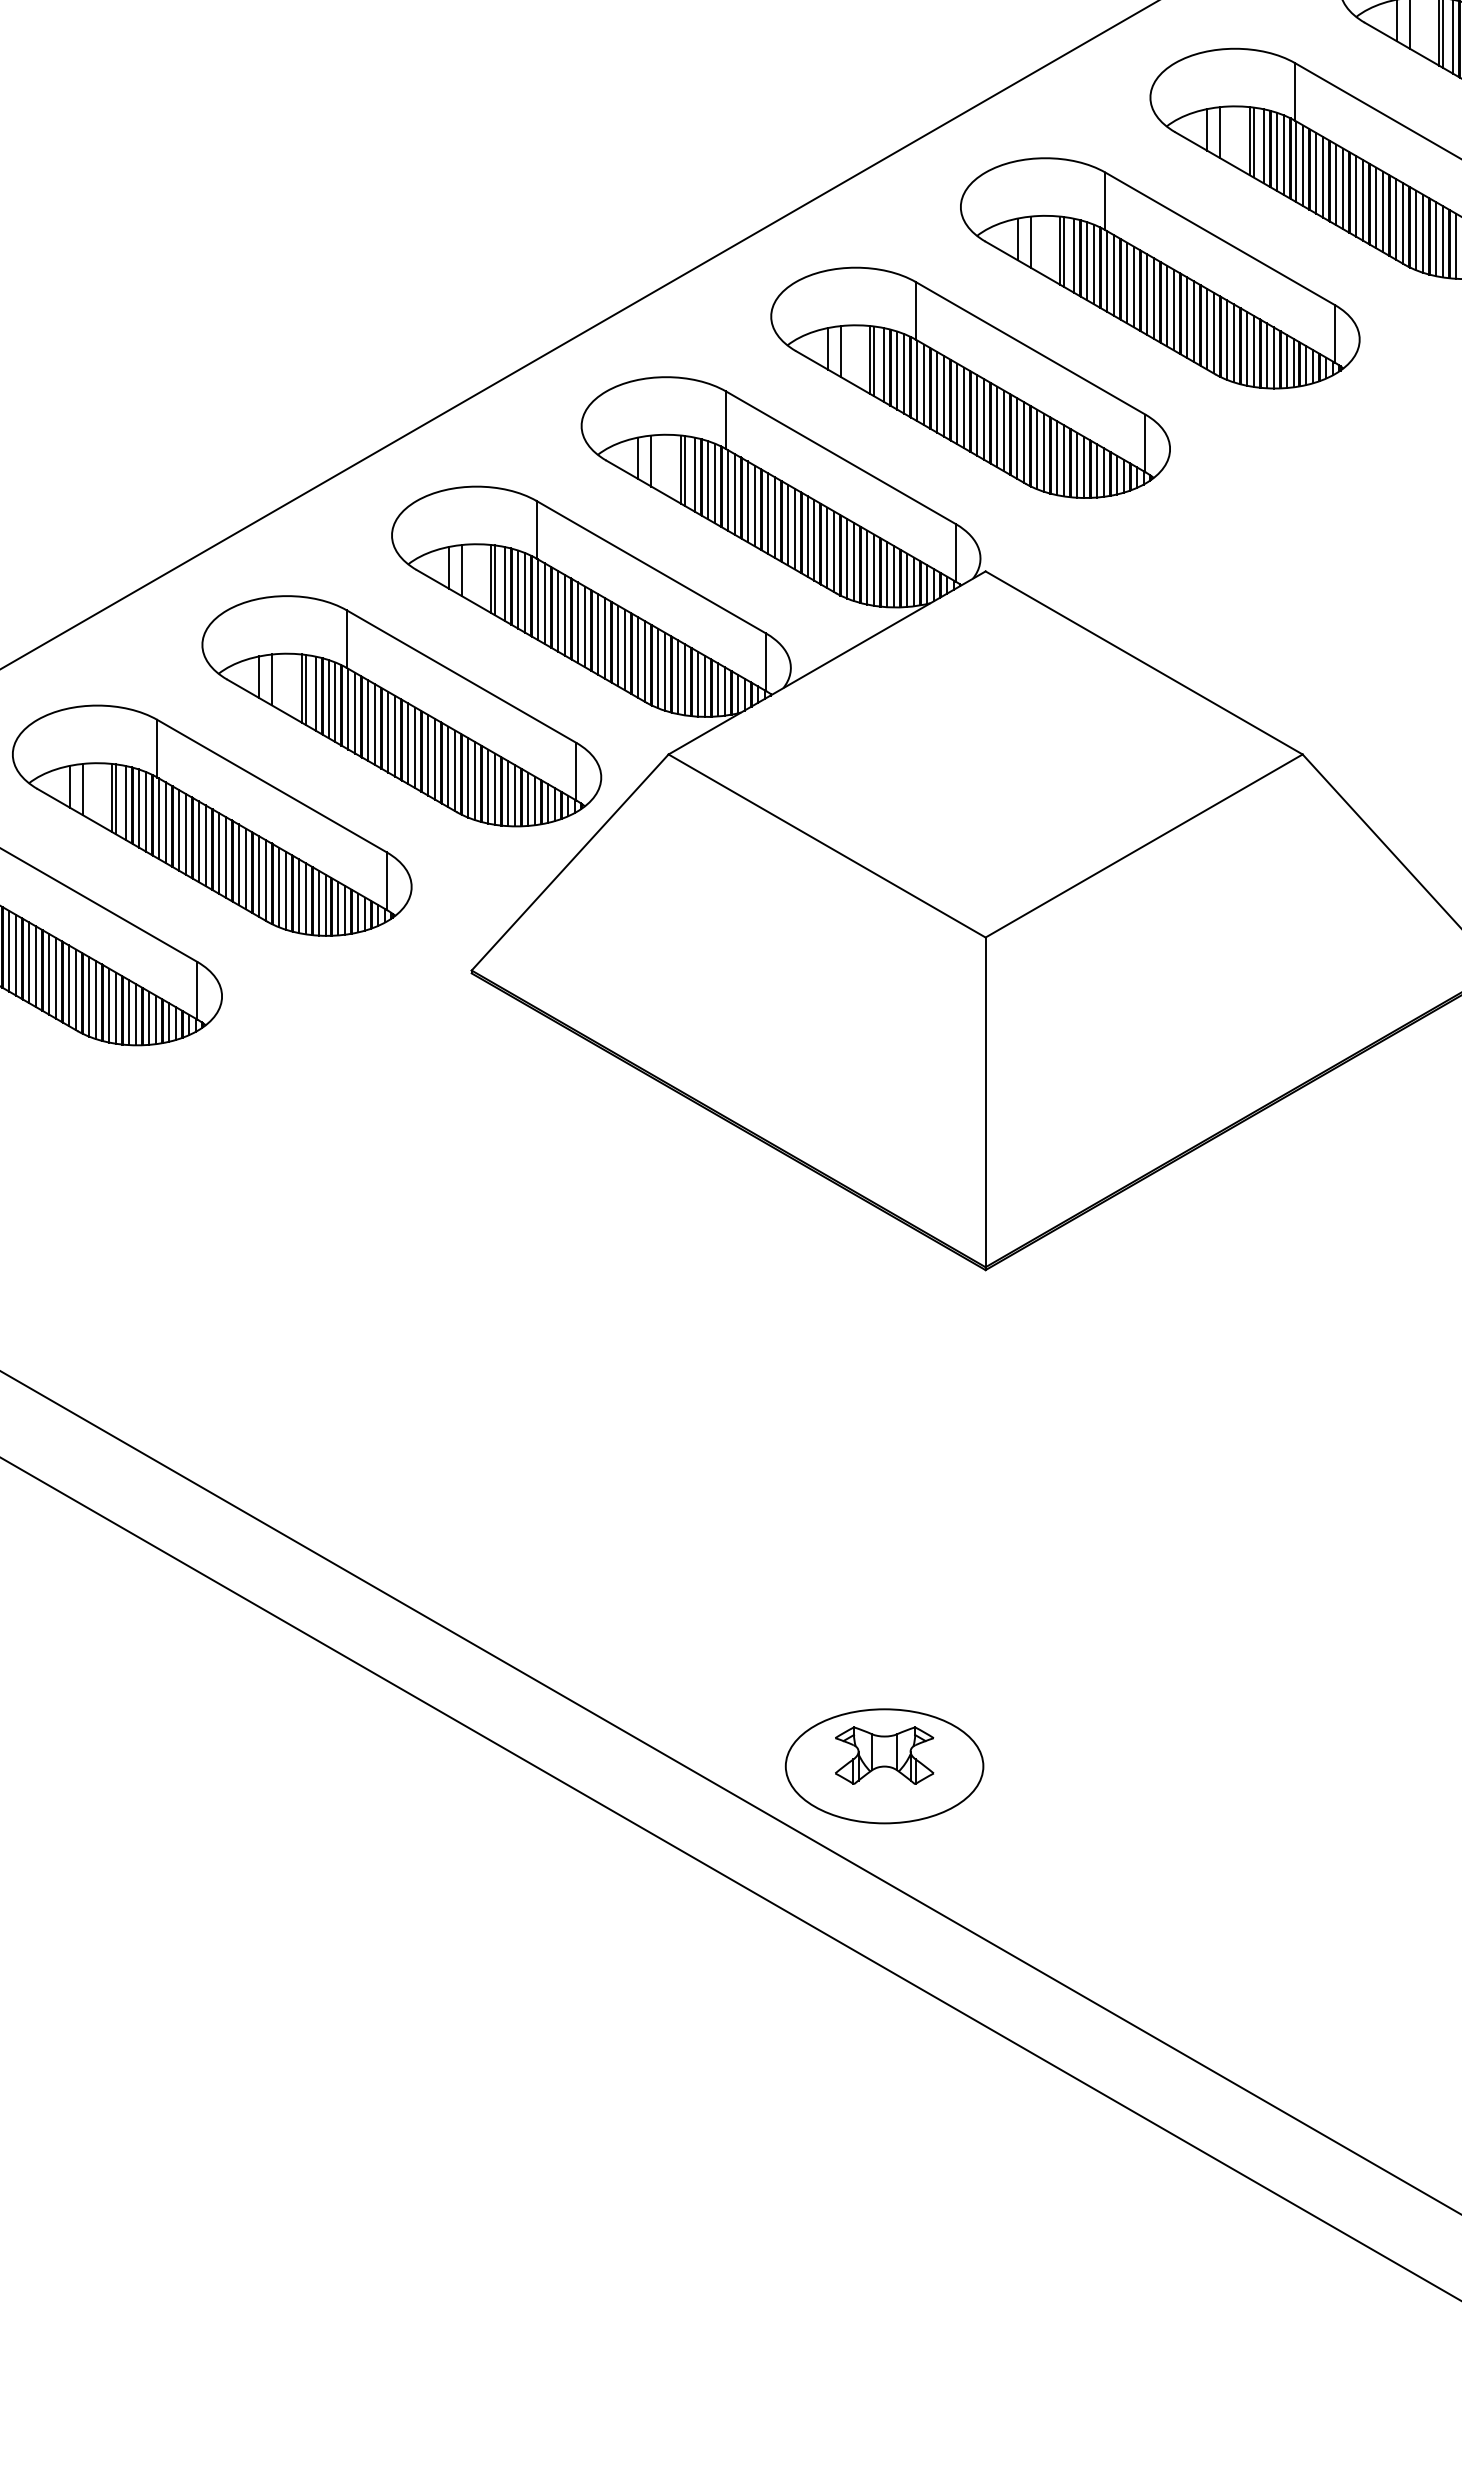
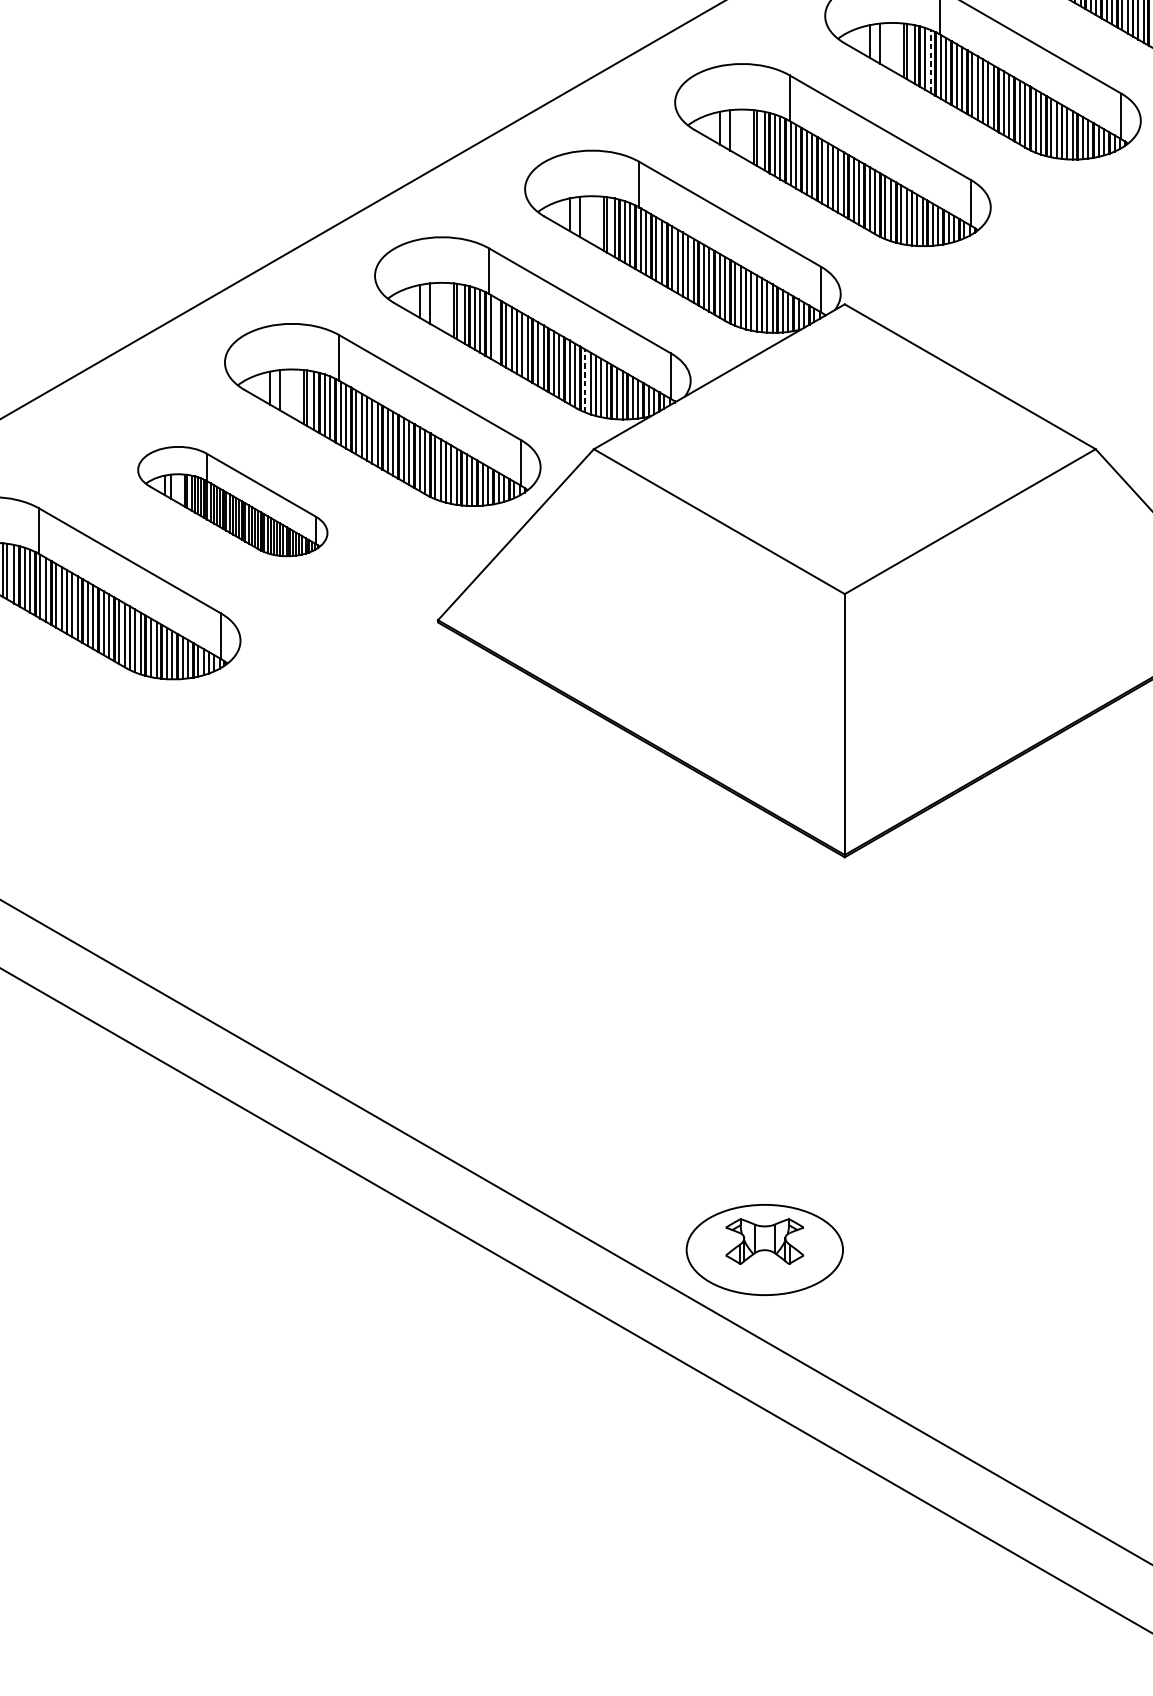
line: (1093, 264) -> (930, 61), solid -> dashed
line: (545, 603) -> (496, 329), removed
line: (657, 668) -> (585, 381), solid -> dashed
part: (212, 820) -> (232, 501), size x0.6

